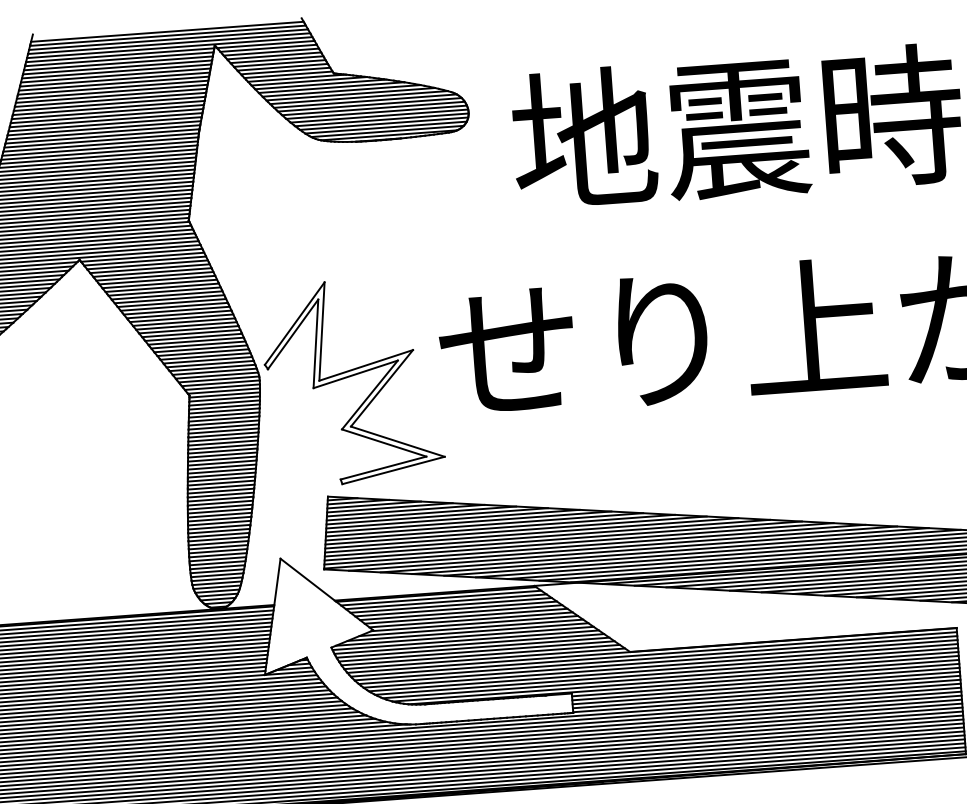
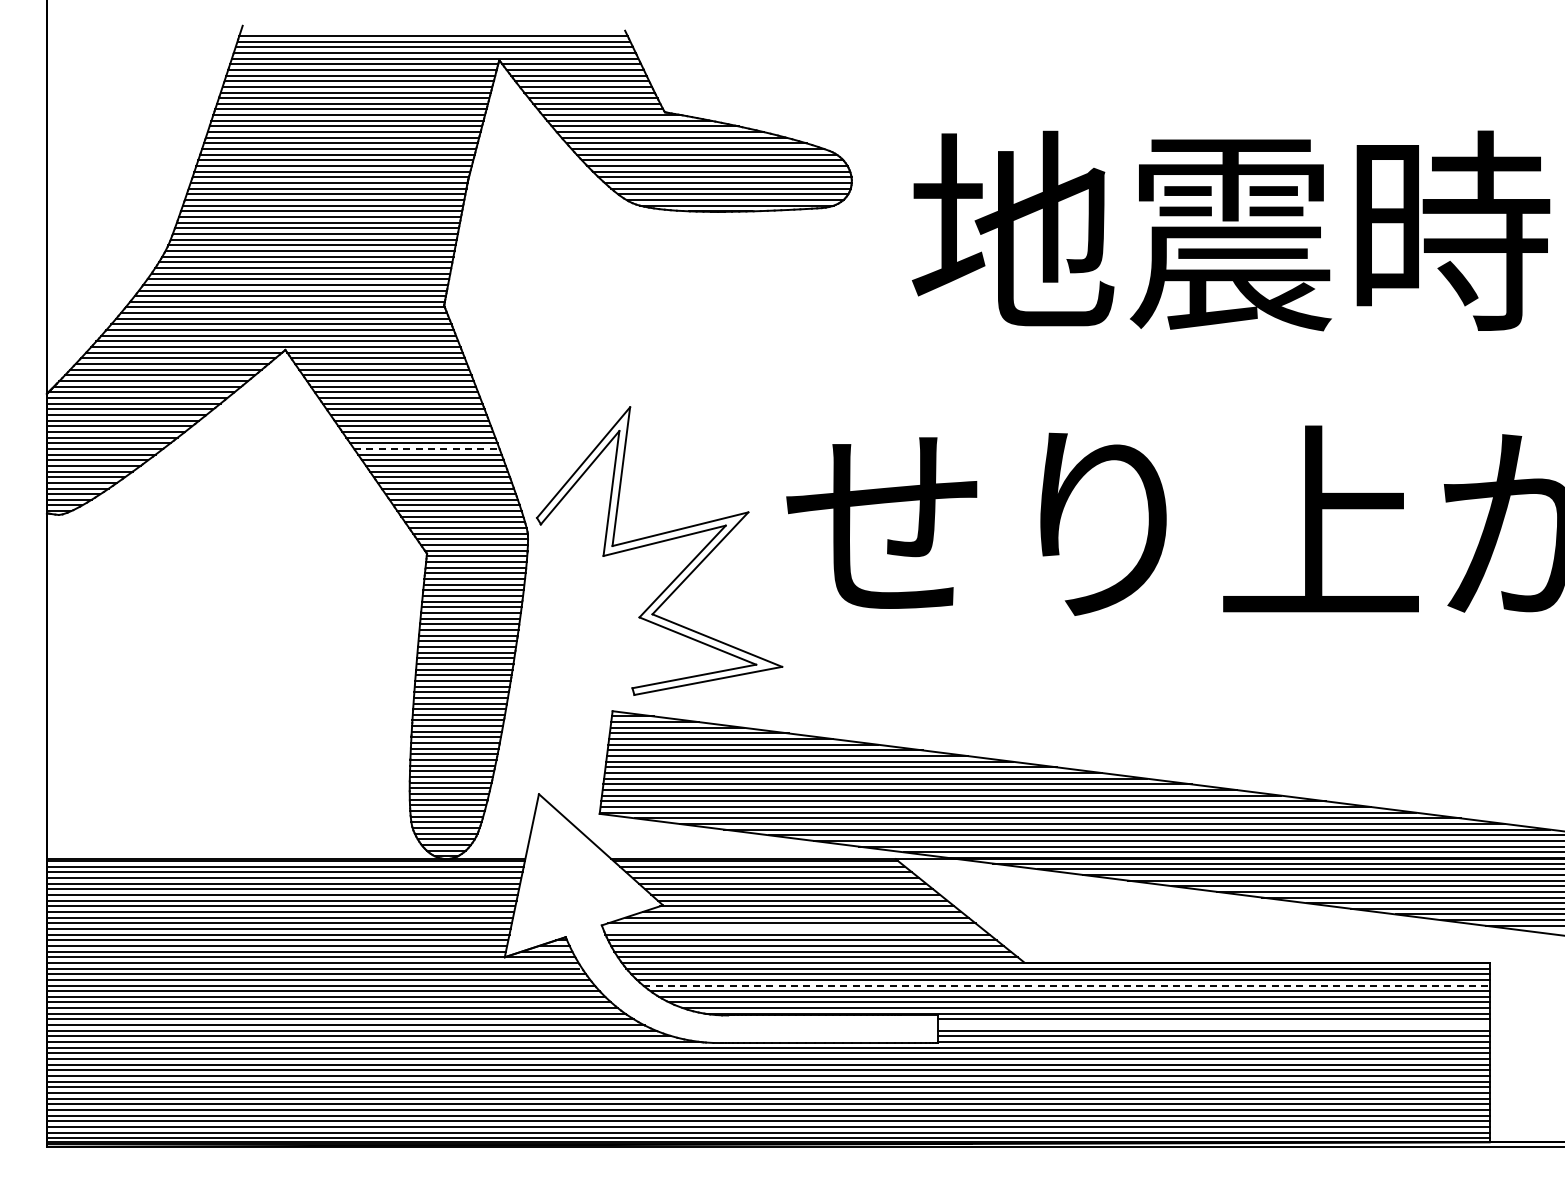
line: (183, 321) -> (426, 448), solid -> dashed
line: (465, 639) -> (792, 928), removed
line: (660, 665) -> (1066, 985), solid -> dashed
line: (766, 686) -> (1213, 1025), removed

